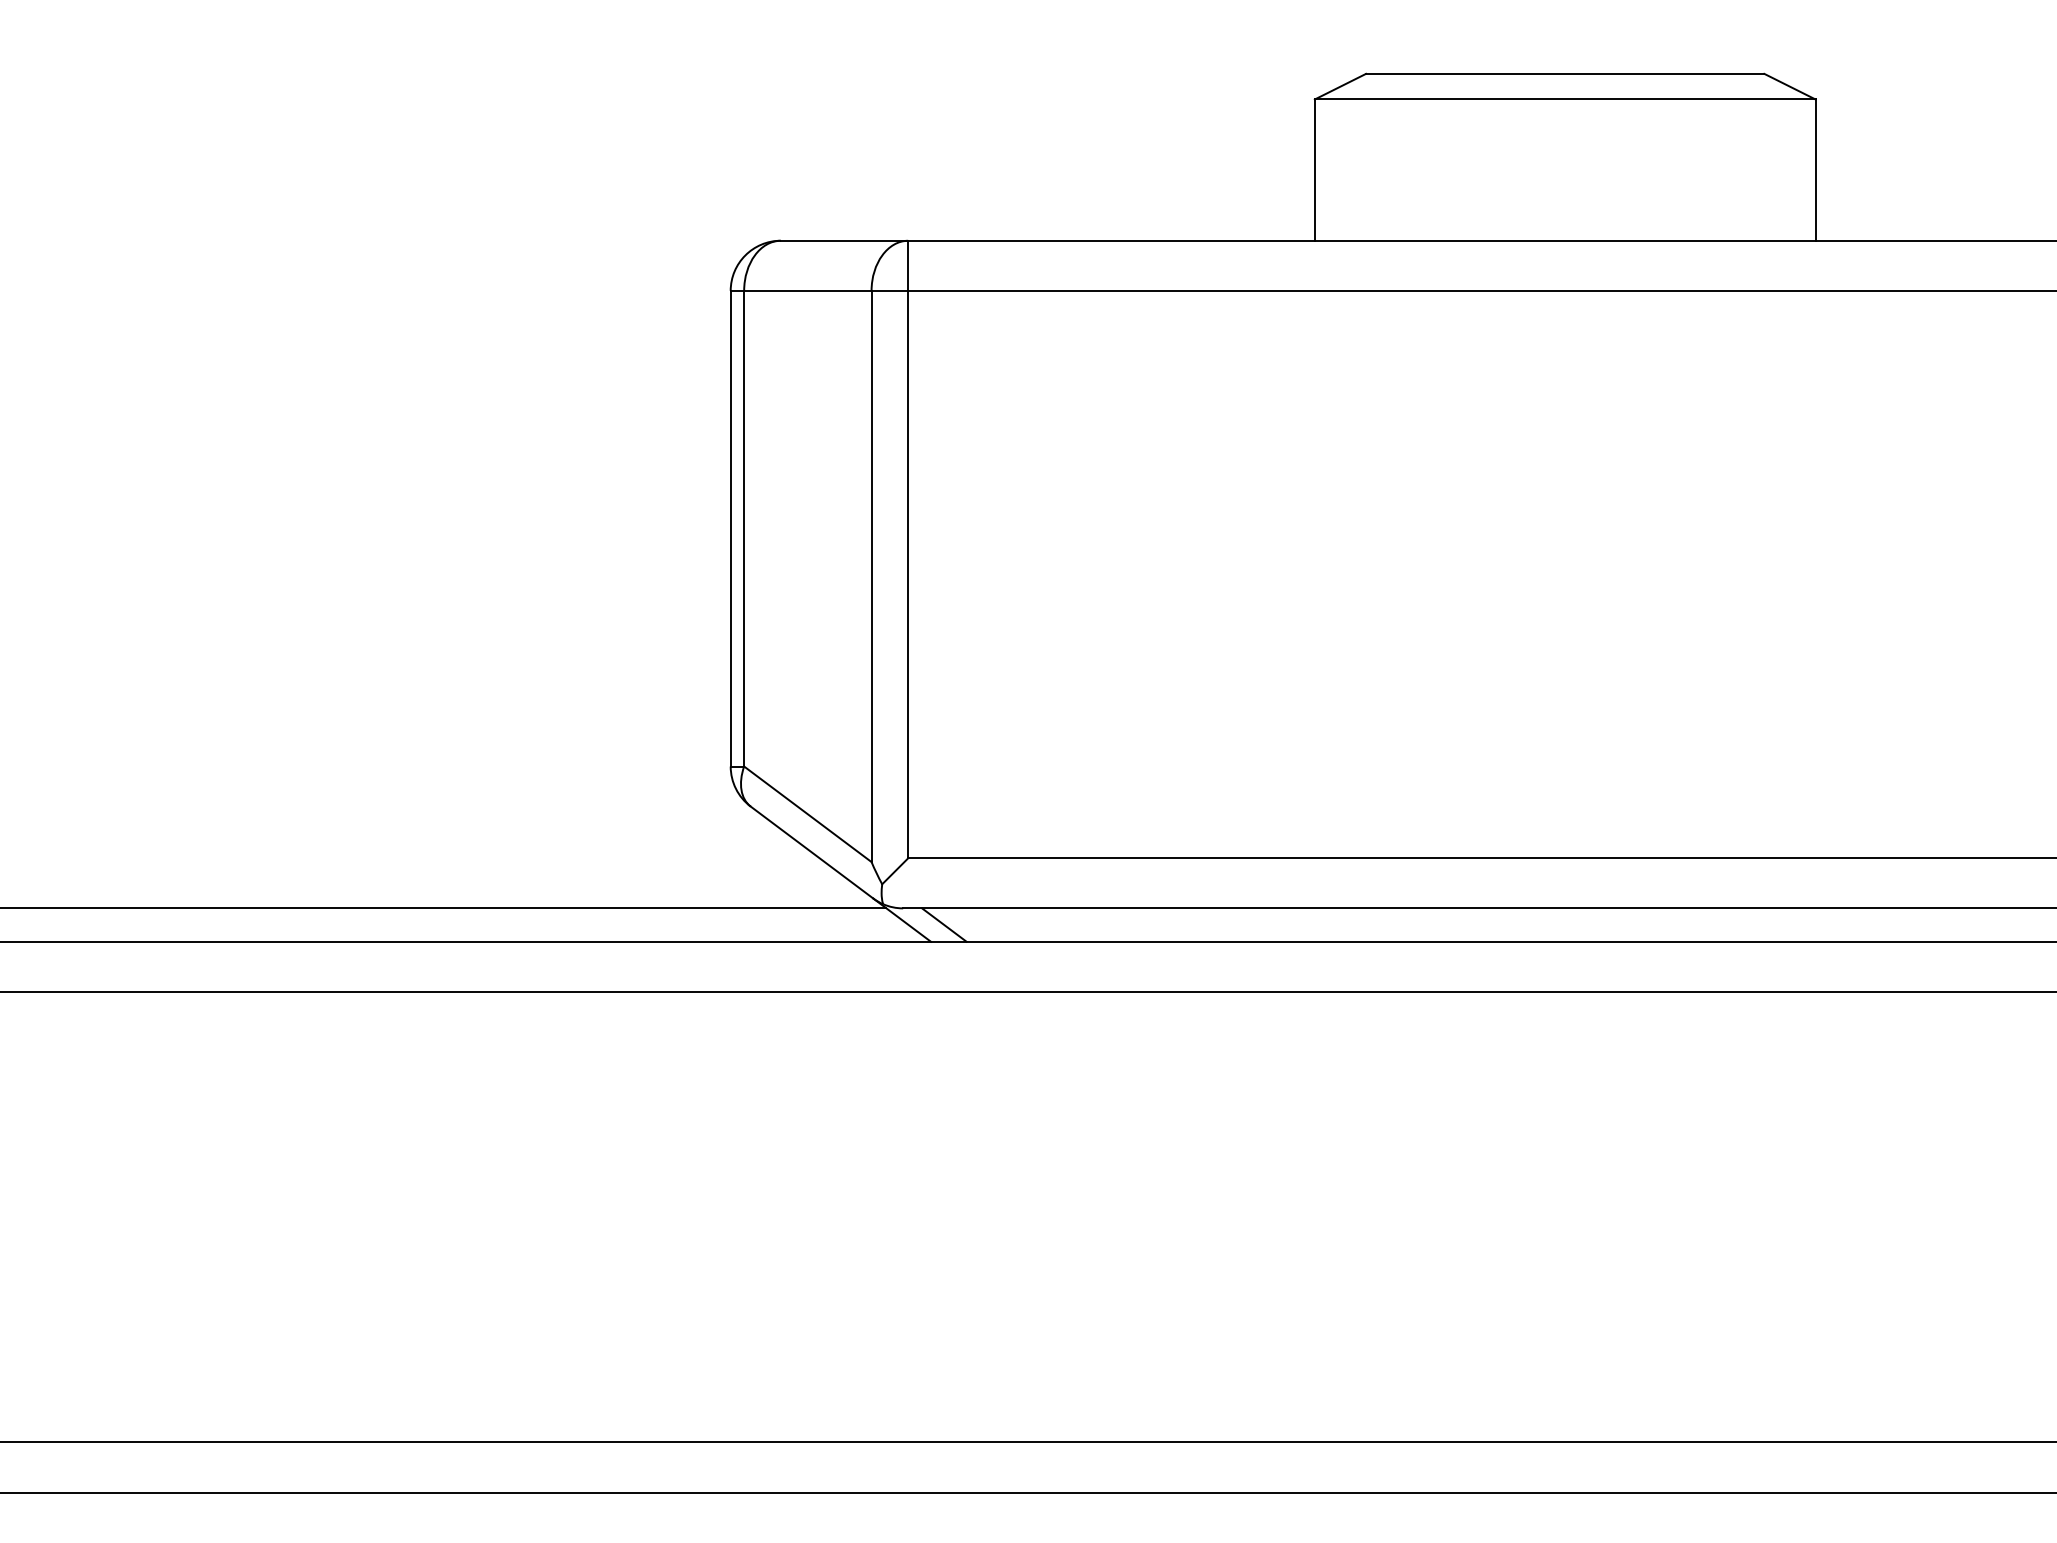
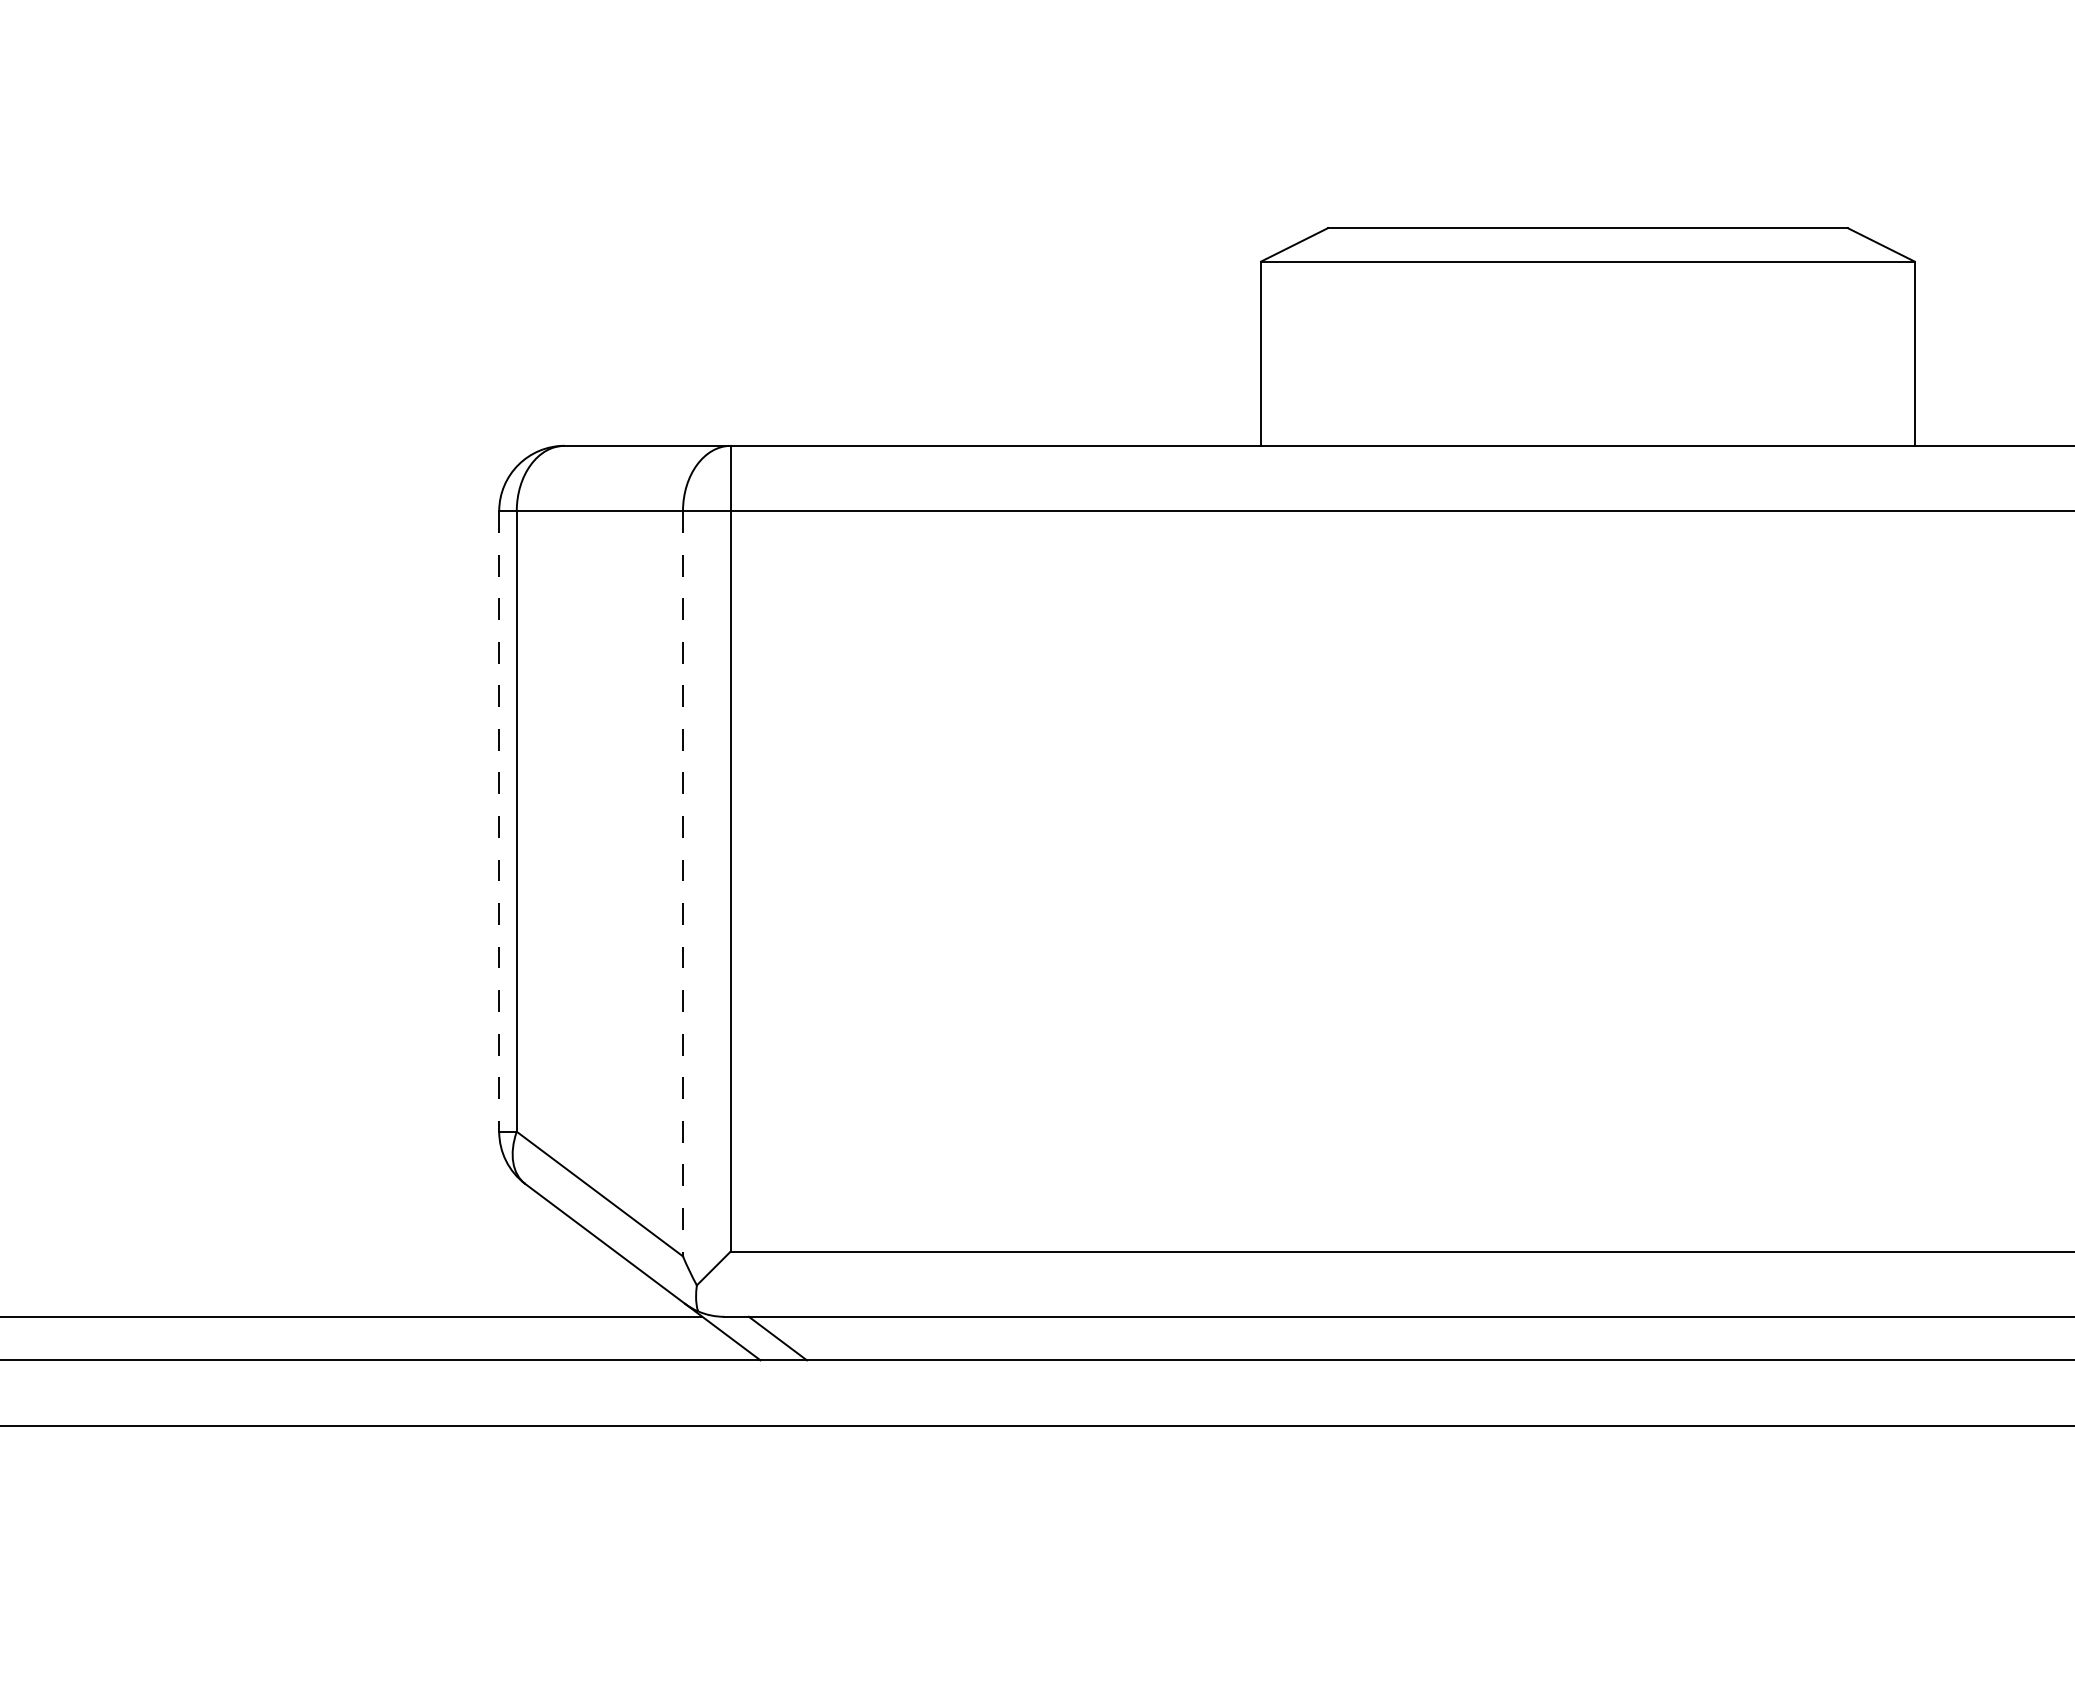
line: (730, 528) -> (498, 821), solid -> dashed
line: (871, 576) -> (682, 883), solid -> dashed

